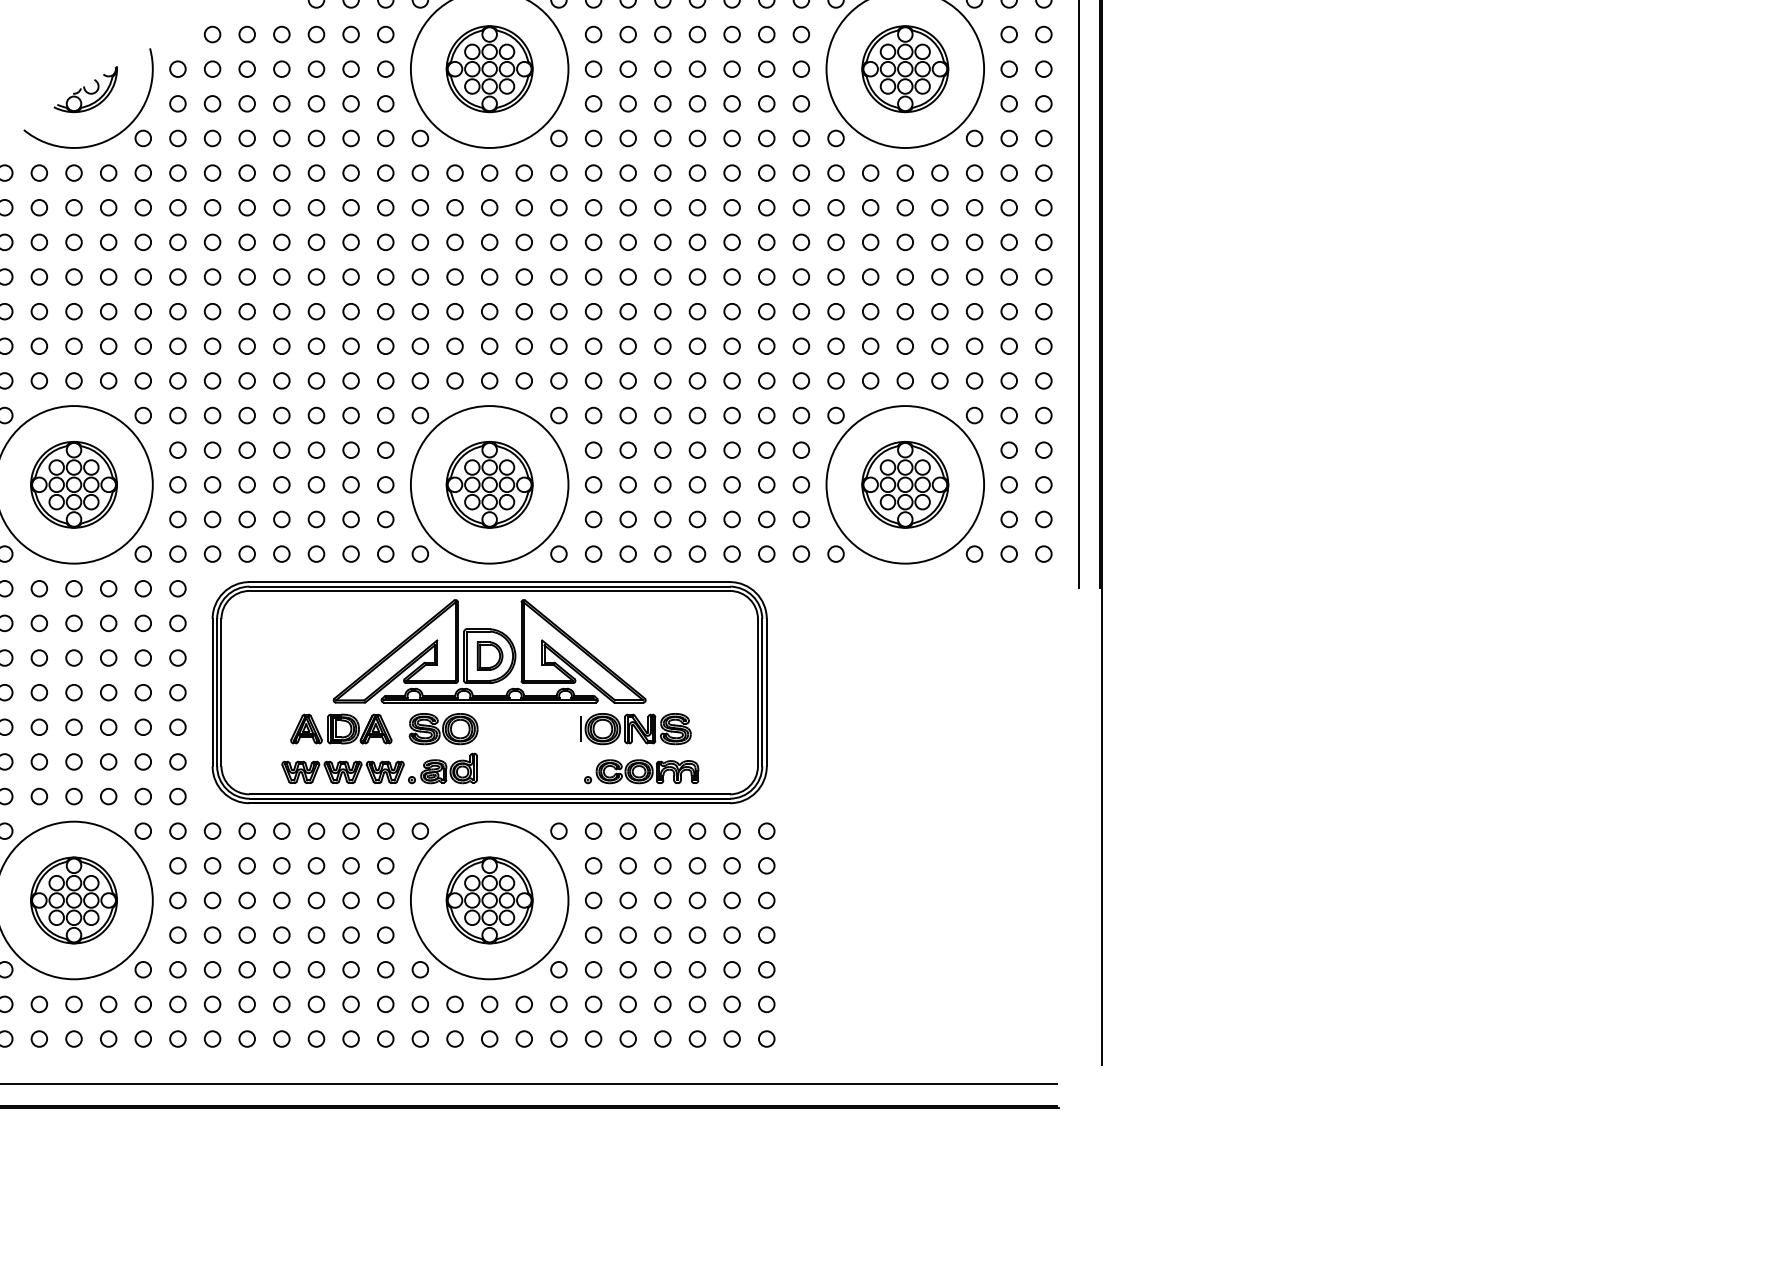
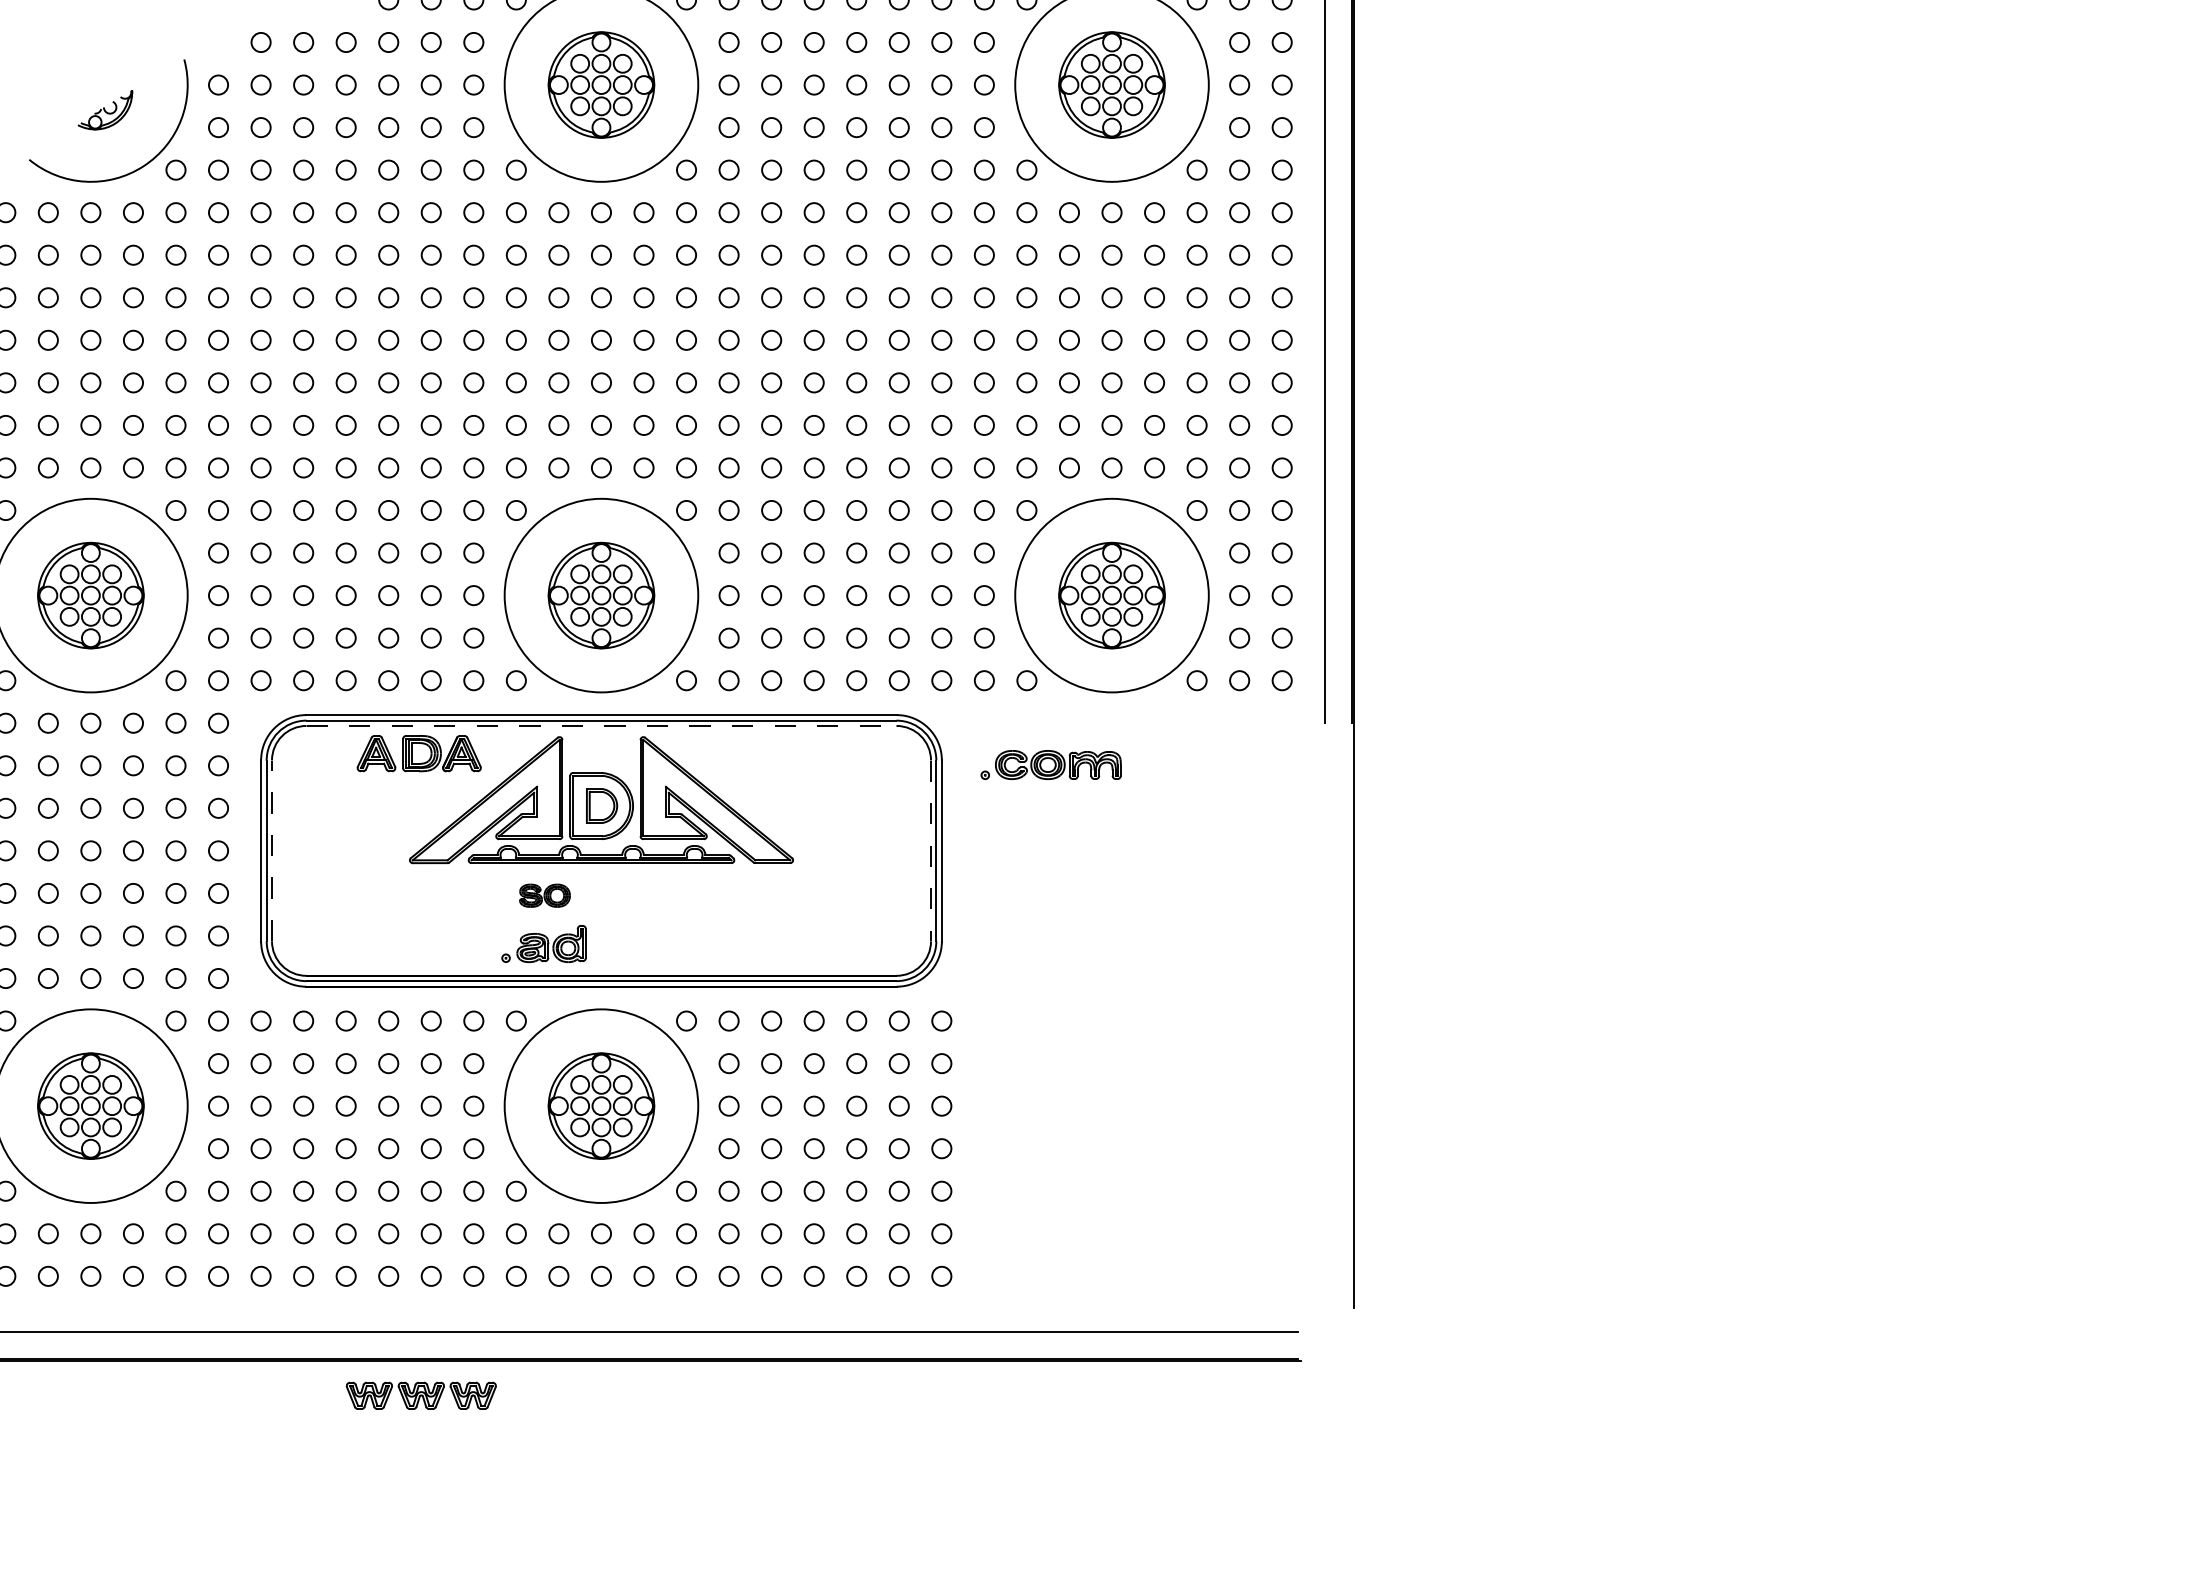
part: (85, 89) -> (105, 109), size x0.7
line: (489, 590) -> (601, 725), solid -> dashed
line: (221, 692) -> (272, 850), solid -> dashed
line: (758, 693) -> (931, 851), solid -> dashed
part: (340, 728) -> (418, 753), moved
part: (443, 728) -> (544, 895), size x0.6
part: (635, 728) -> (780, 895), removed
part: (641, 771) -> (1050, 764), moved
part: (342, 772) -> (420, 1395), moved

